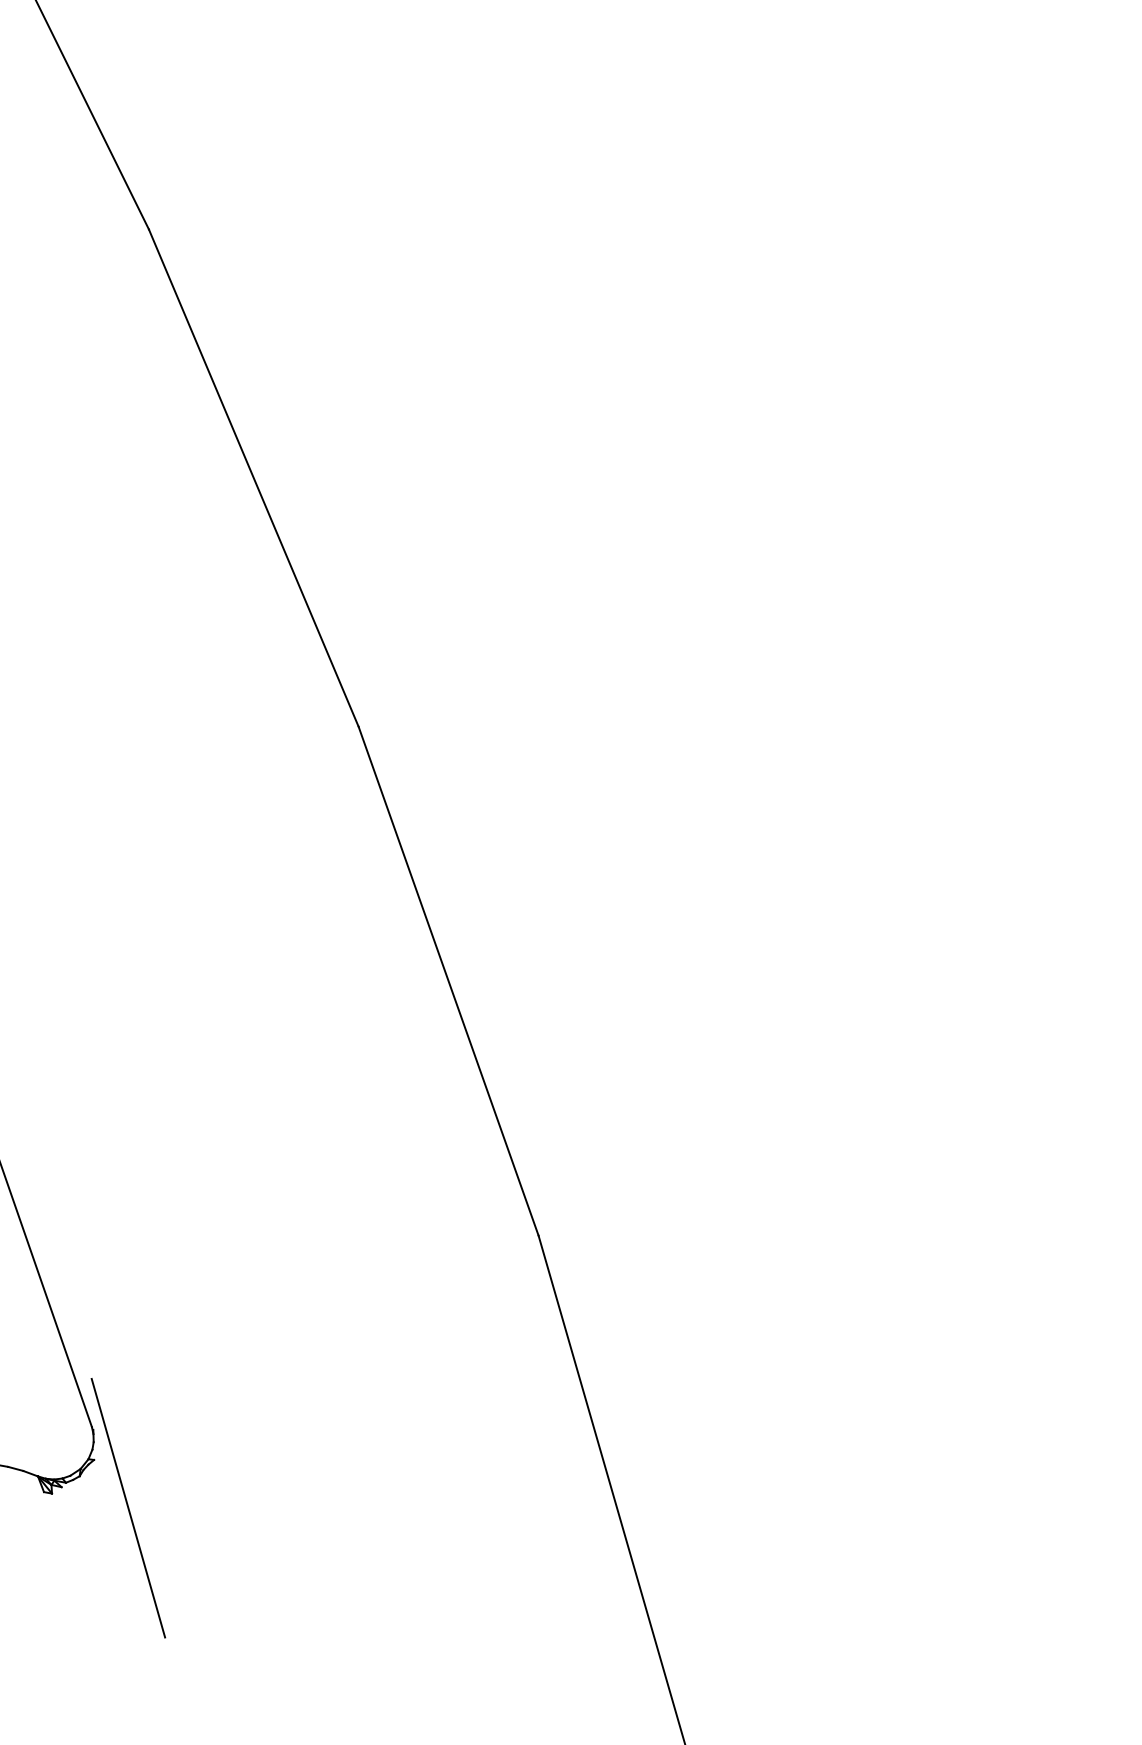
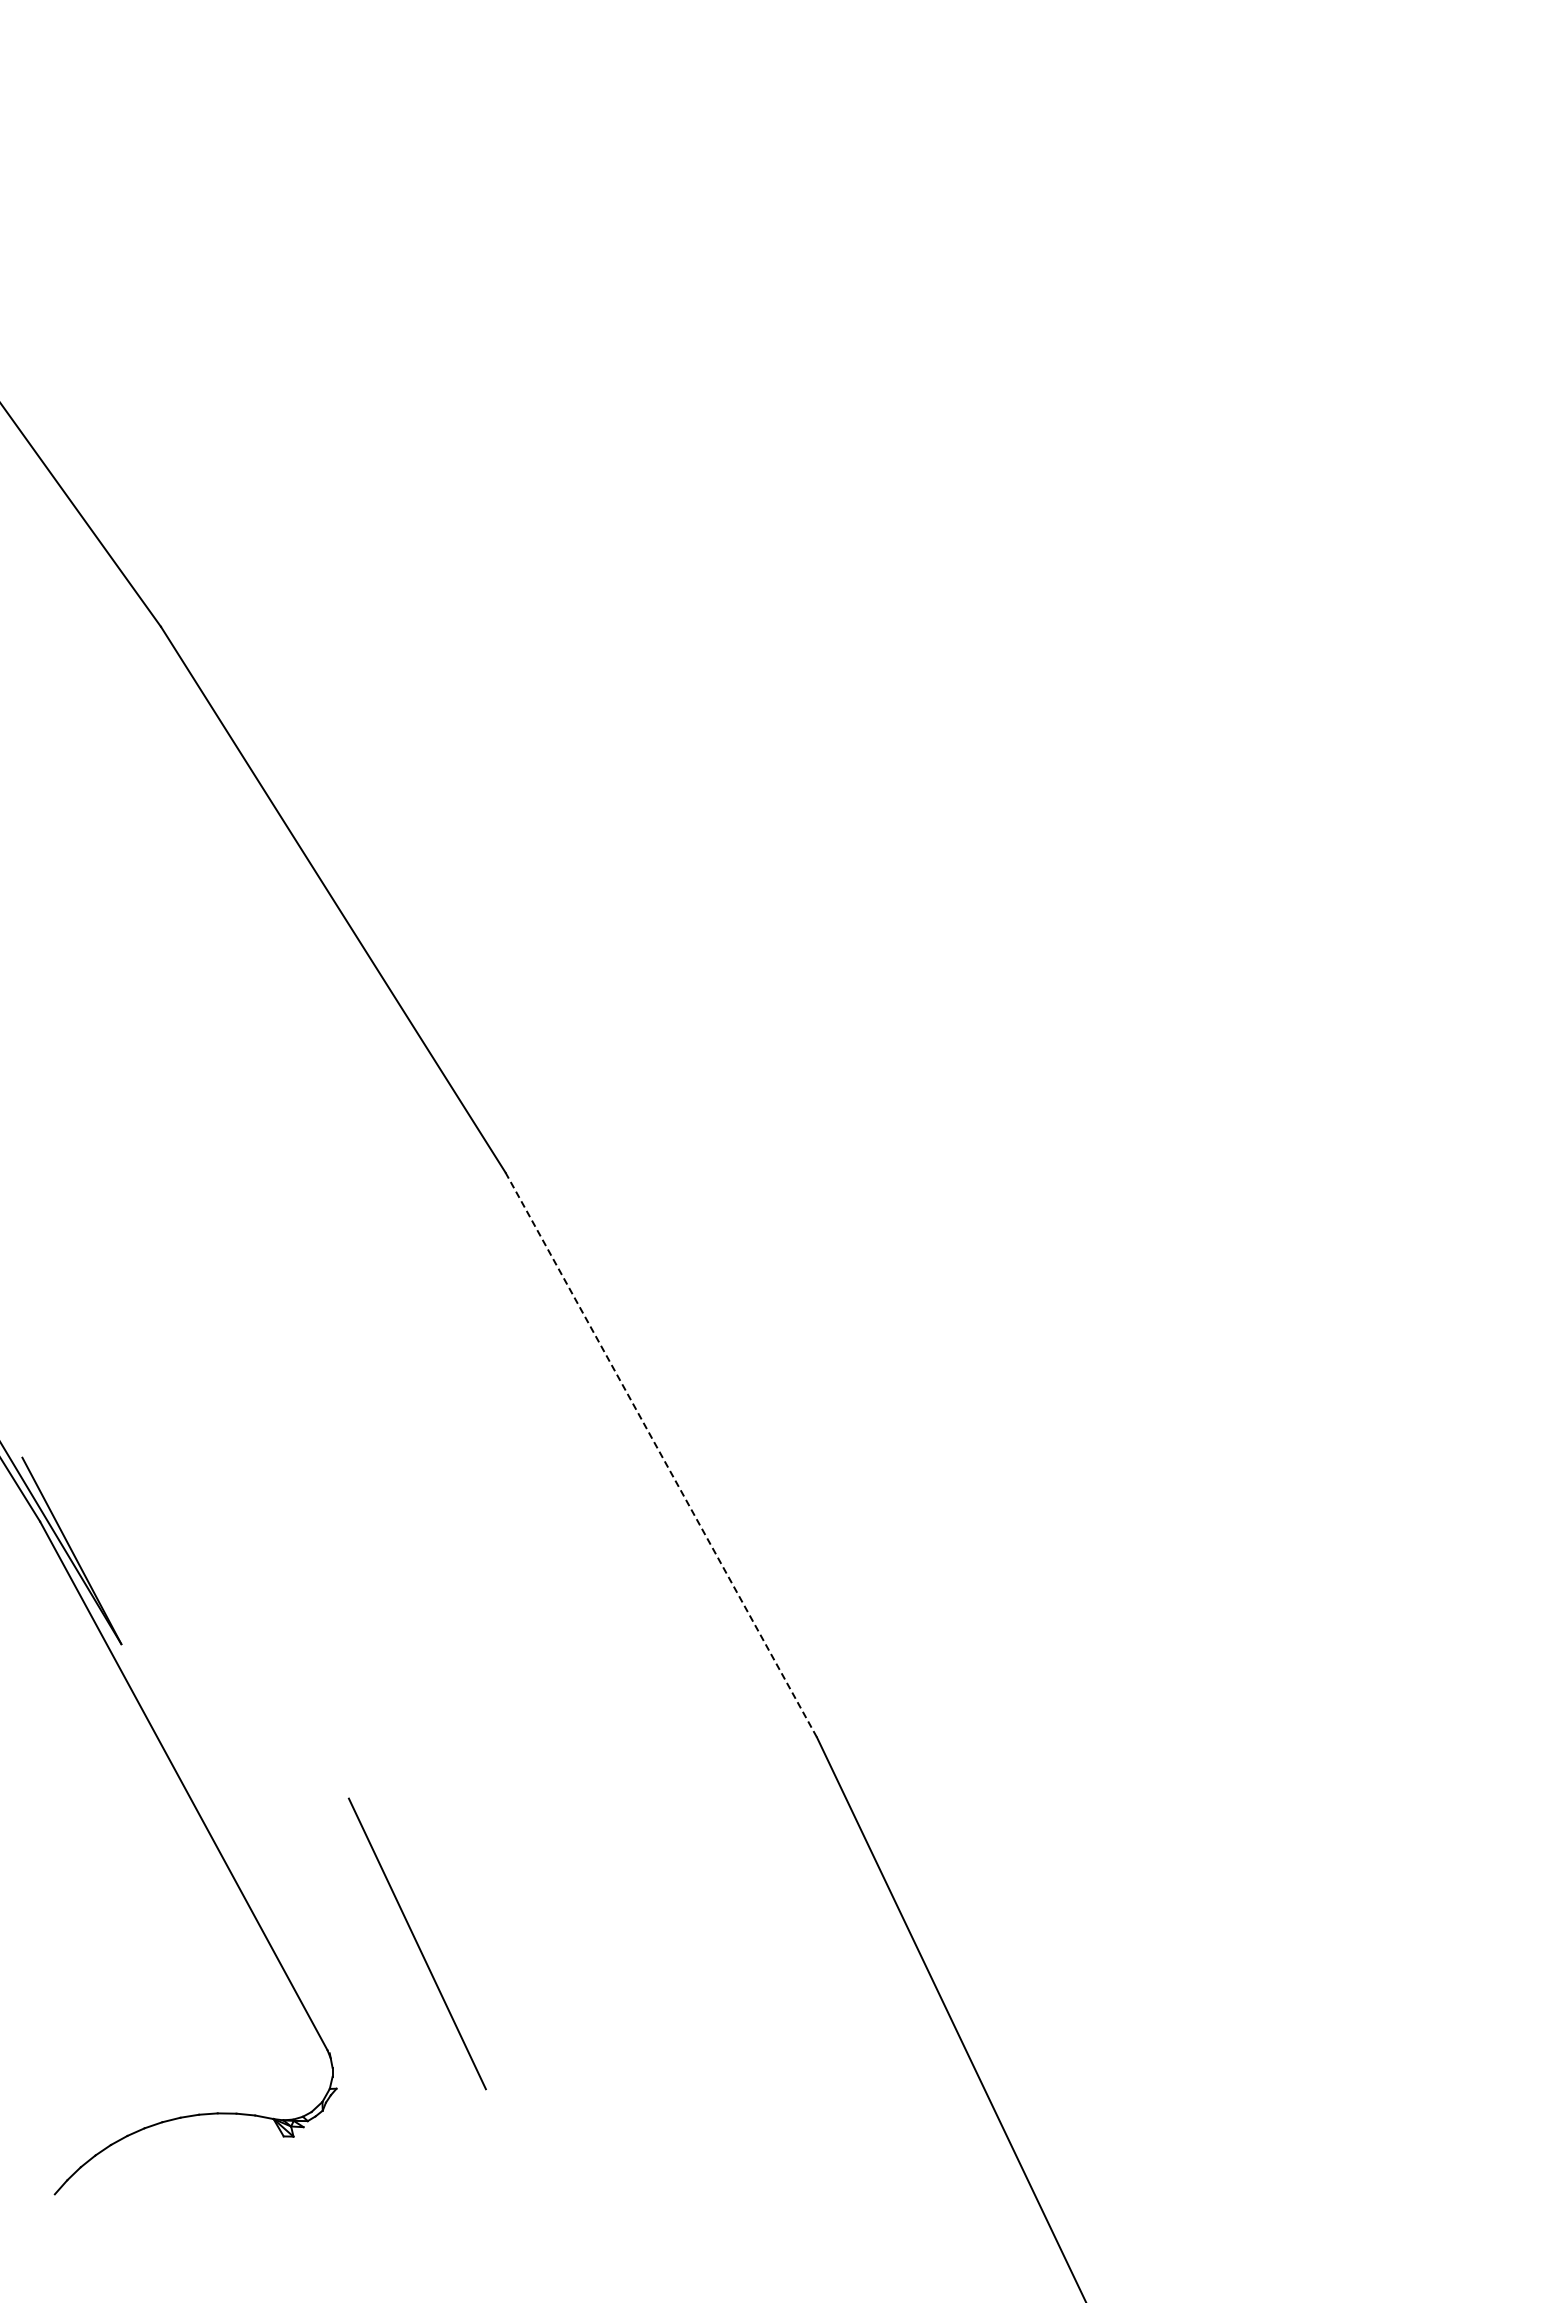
line: (448, 980) -> (661, 1454), solid -> dashed
line: (127, 1507) -> (416, 1943), moved

